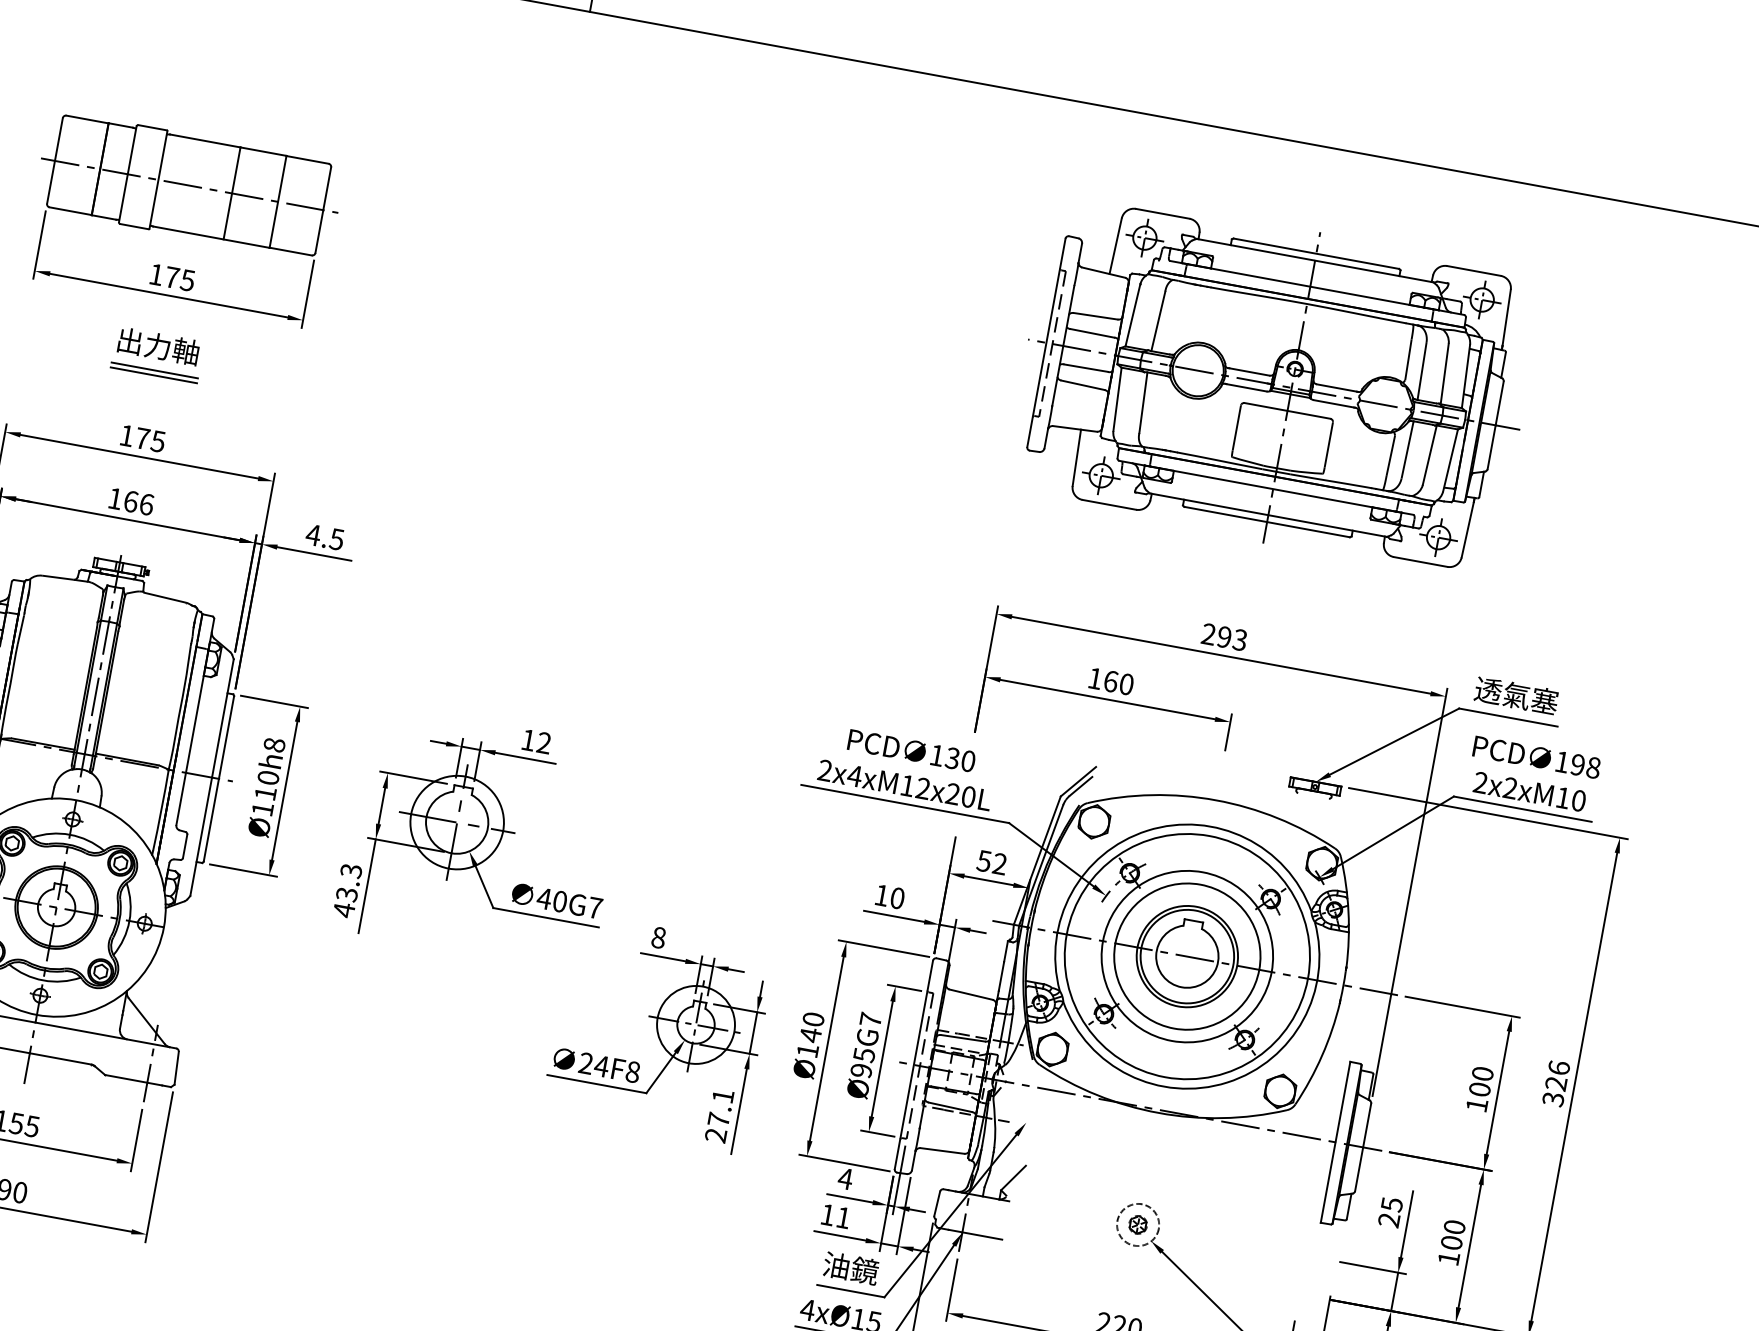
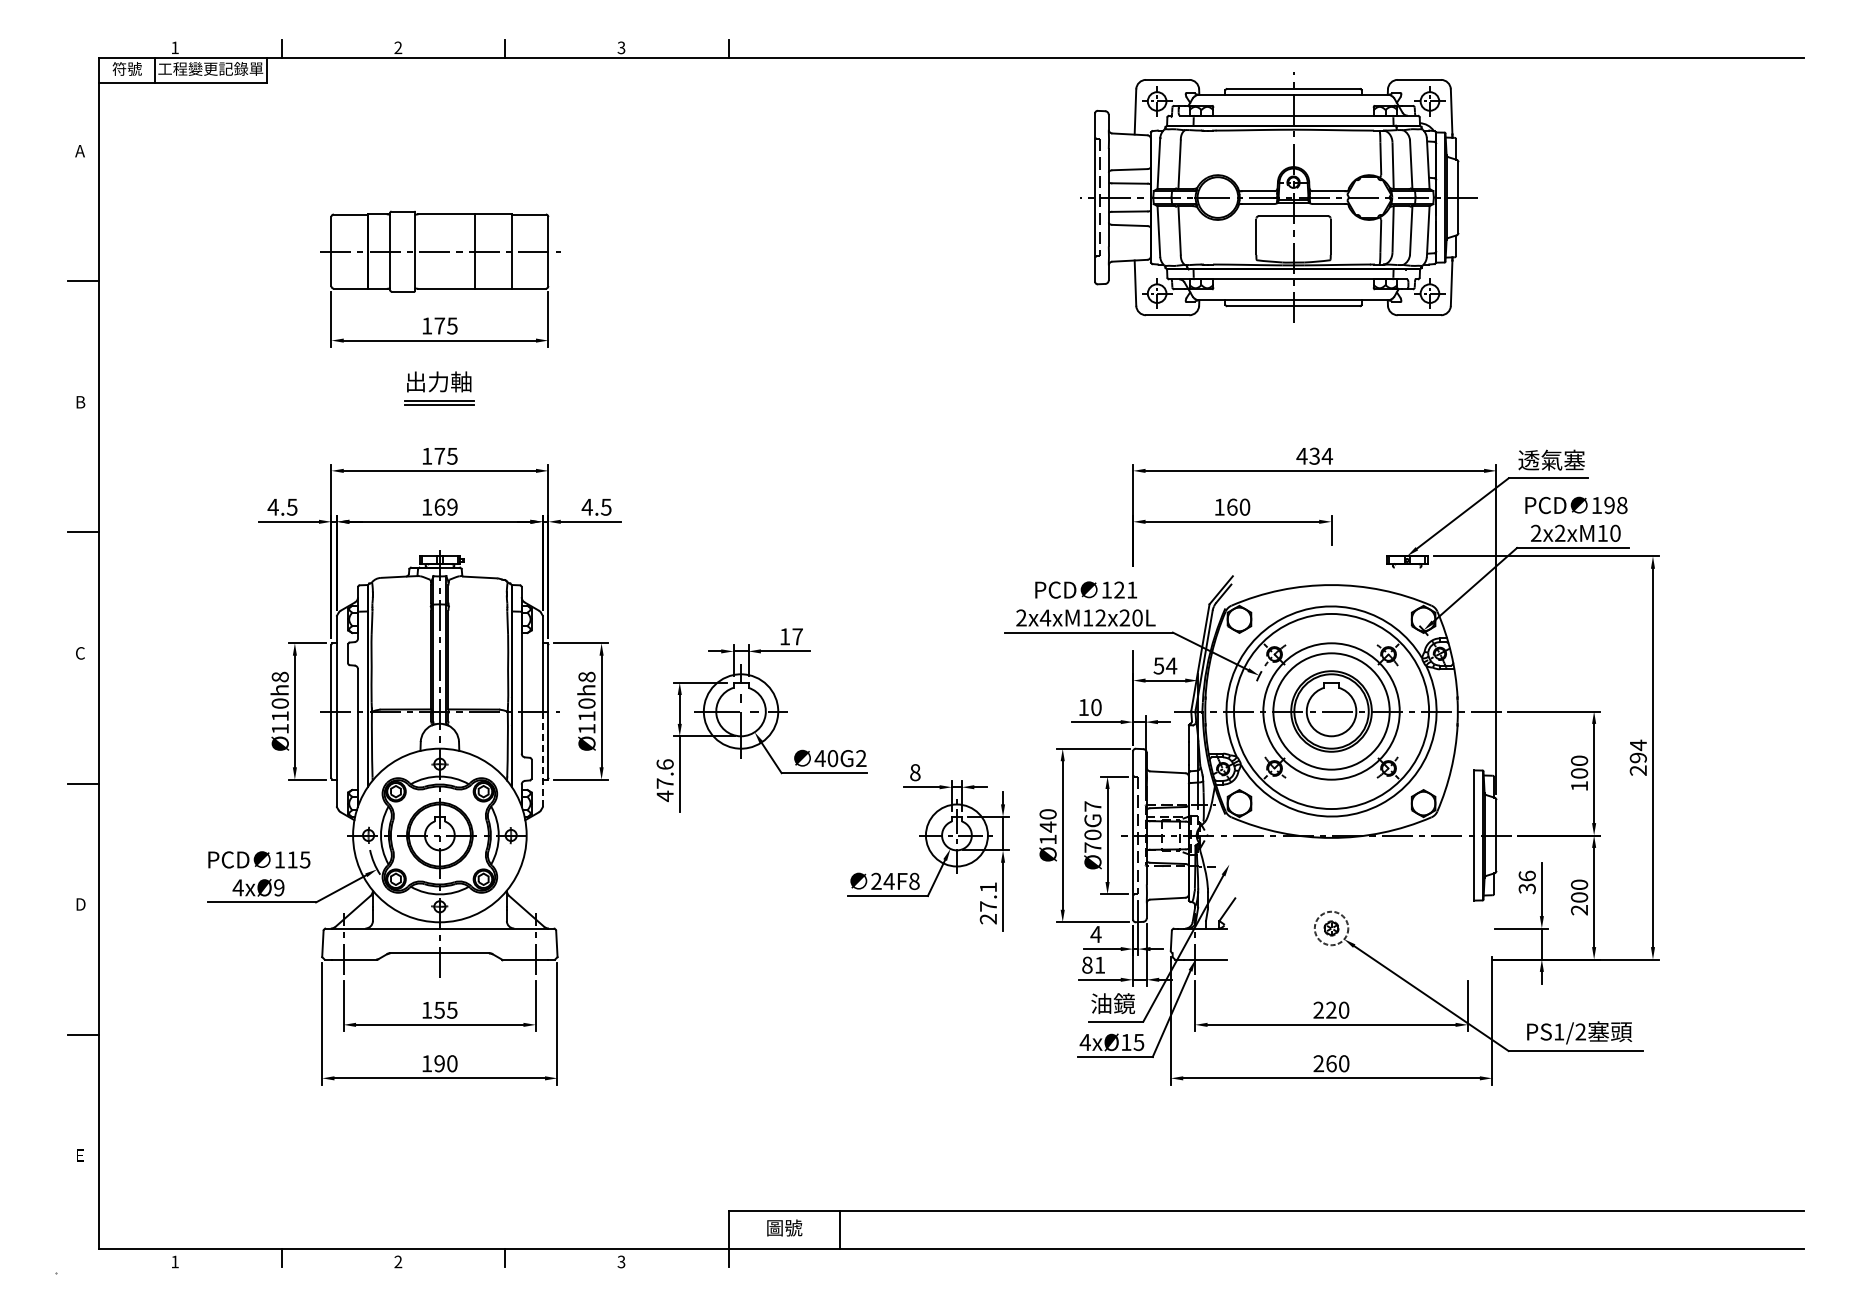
part: (1273, 384) -> (1278, 197), moved
text: (146, 503) -> (452, 506), 166 -> 169
text: (1224, 636) -> (1314, 455), 293 -> 434
text: (544, 742) -> (797, 636), 12 -> 17
text: (960, 759) -> (1125, 589), 130 -> 121
line: (200, 836) -> (542, 759), solid -> dashed
text: (999, 863) -> (1171, 665), 52 -> 54
text: (348, 881) -> (664, 773), 43.3 -> 47.6
text: (595, 908) -> (861, 758), 40G7 -> 40G2
text: (862, 1061) -> (1092, 840), Ø95G7 -> Ø70G7
text: (1555, 1082) -> (1637, 757), 326 -> 294
text: (1389, 1212) -> (1526, 882), 25 -> 36
text: (828, 1214) -> (1087, 964), 11 -> 81
text: (1448, 1258) -> (1579, 910), 100 -> 200

